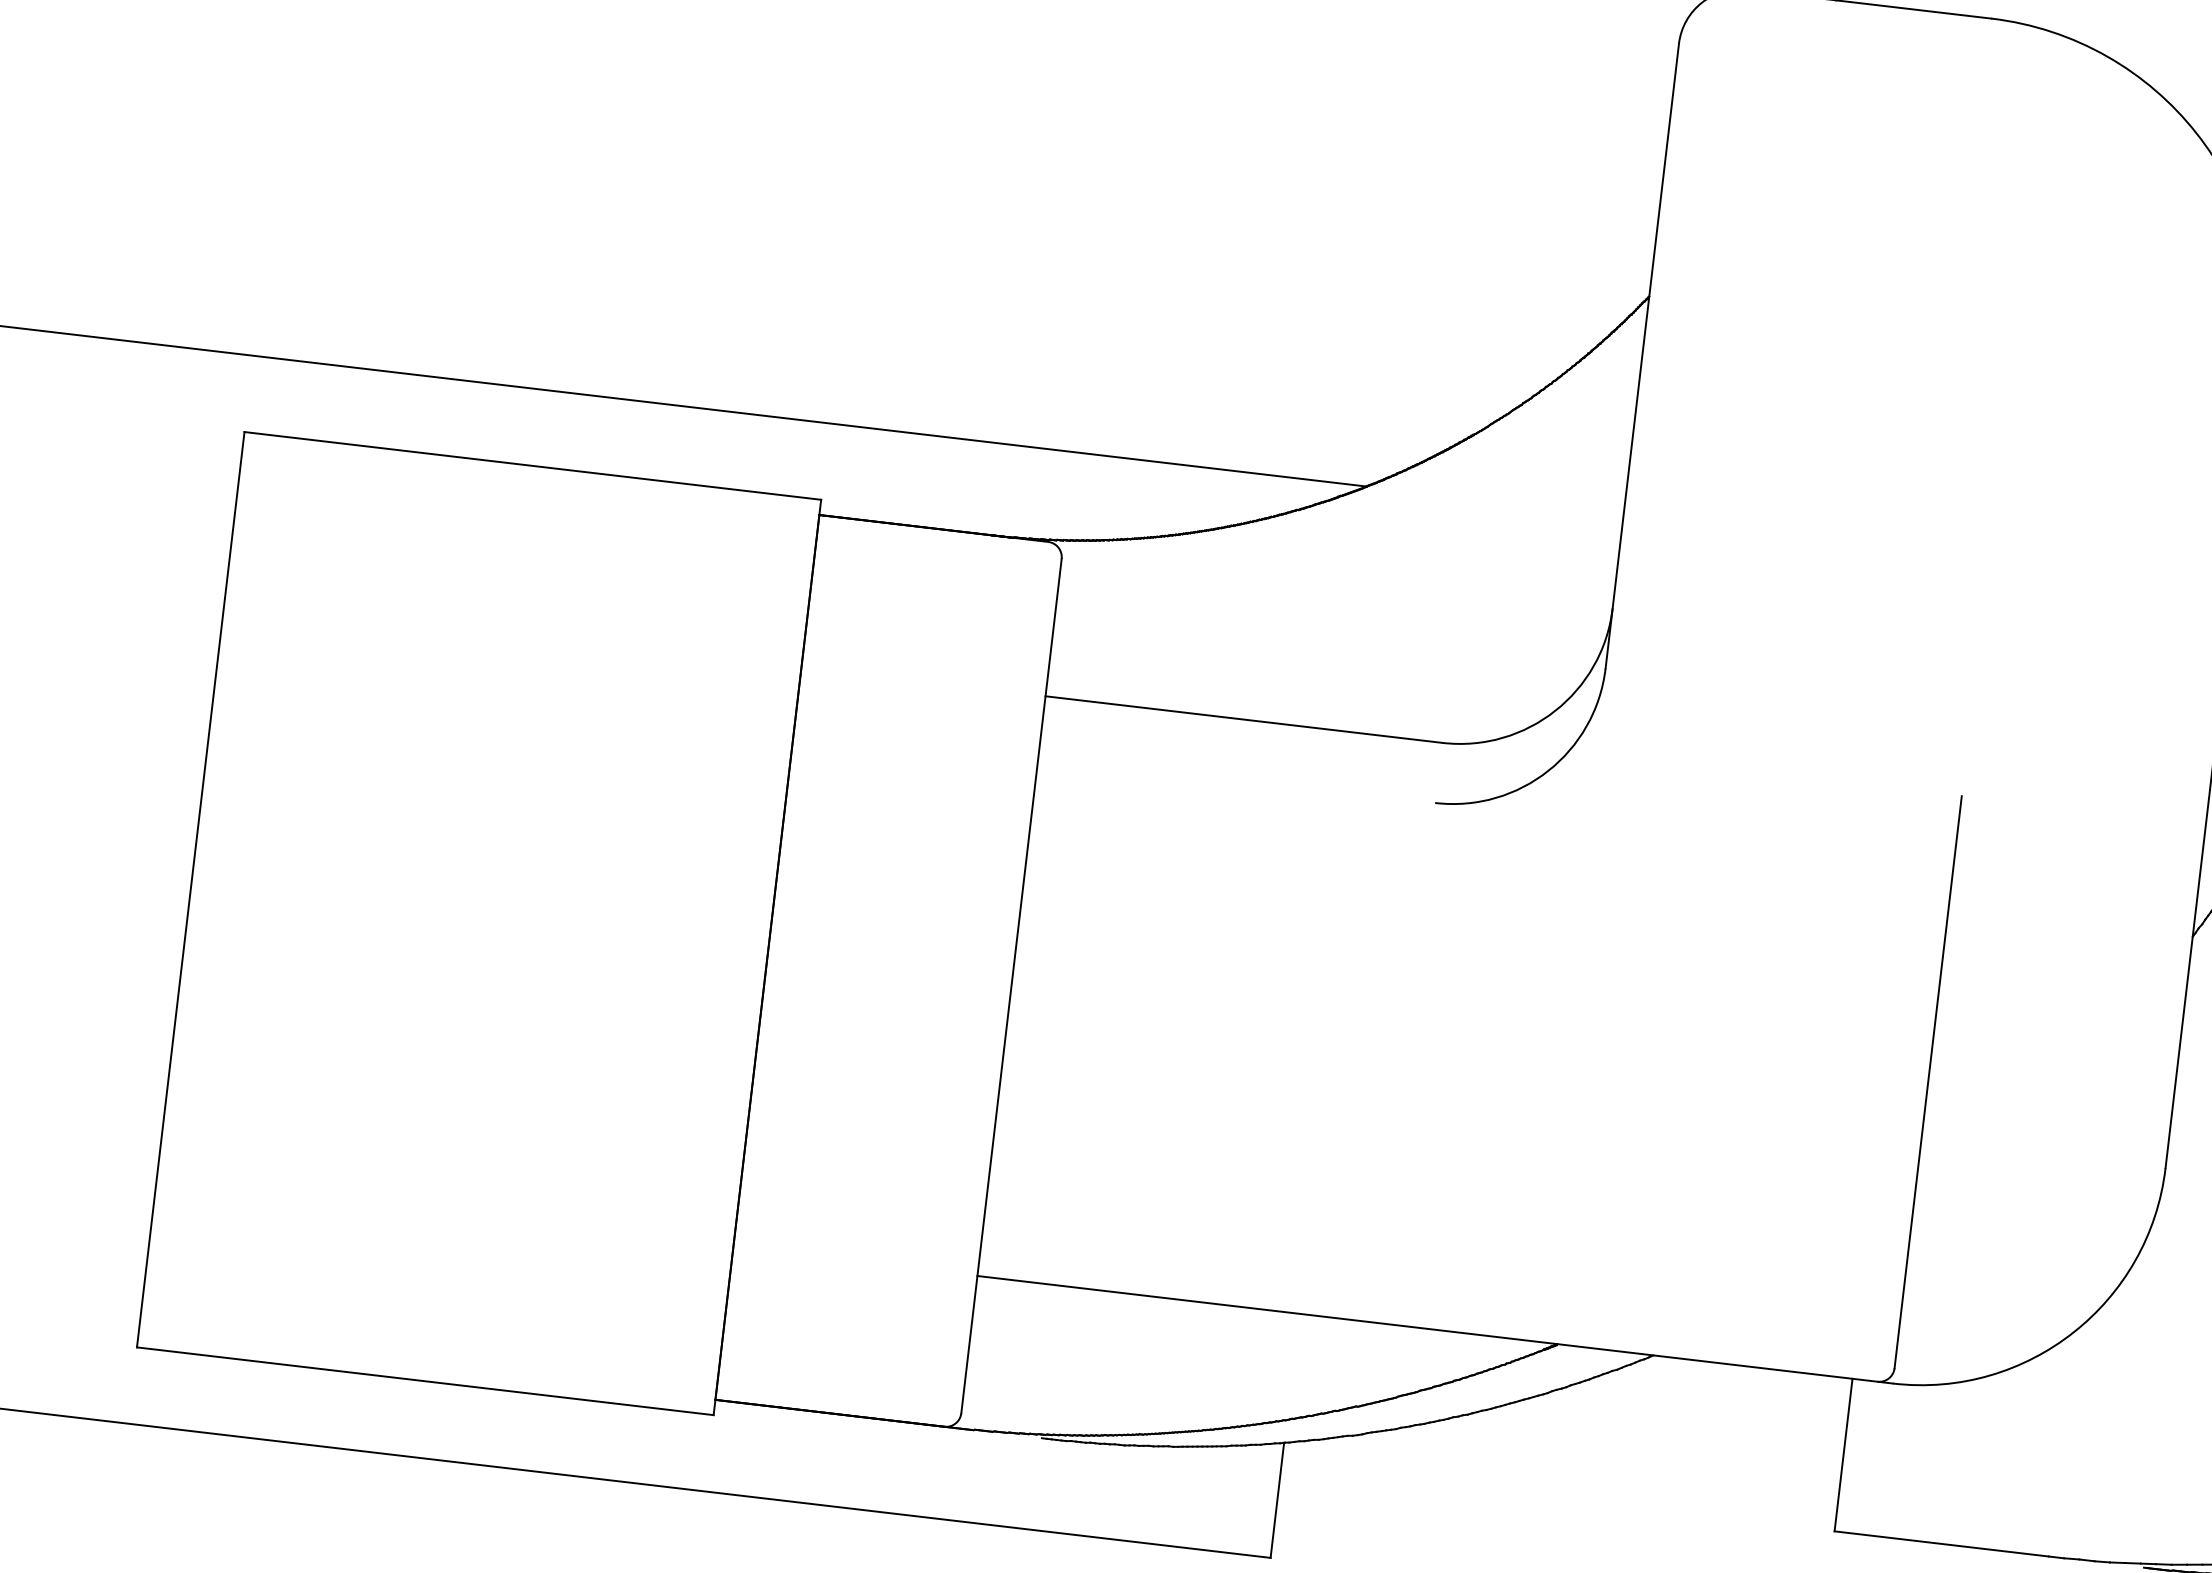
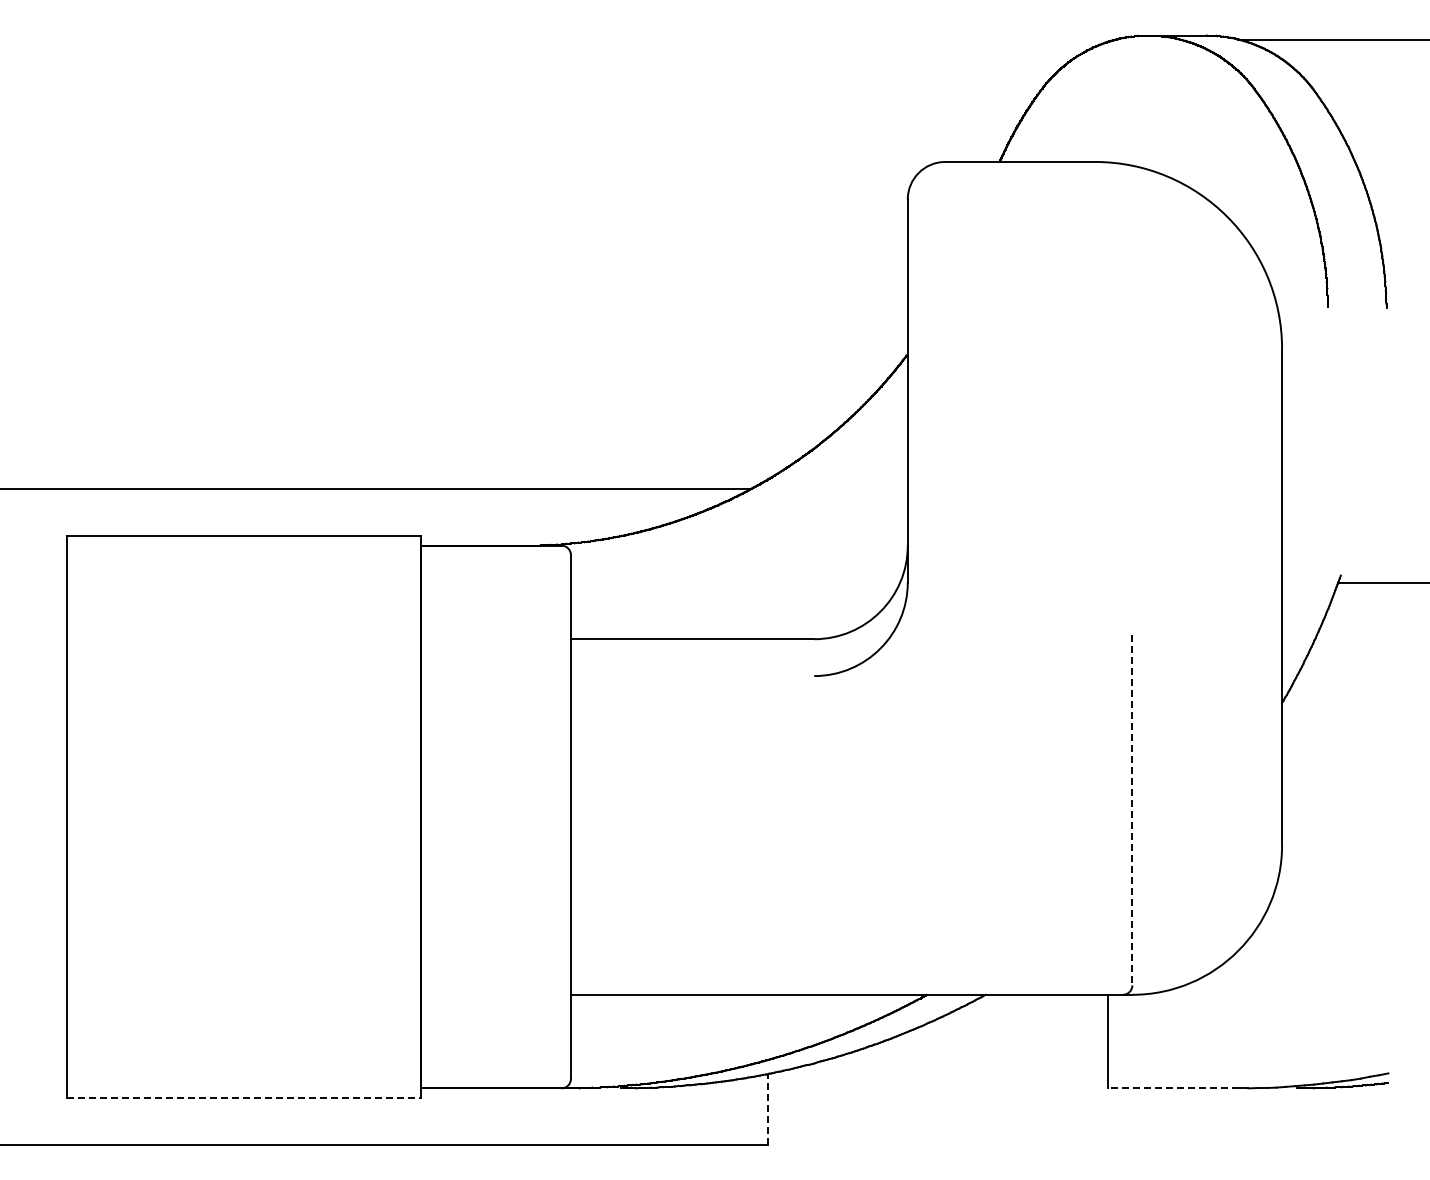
line: (1928, 1083) -> (1132, 810), solid -> dashed
line: (425, 1380) -> (244, 1097), solid -> dashed
line: (1277, 1499) -> (768, 1108), solid -> dashed
line: (1941, 1544) -> (1173, 1088), solid -> dashed

